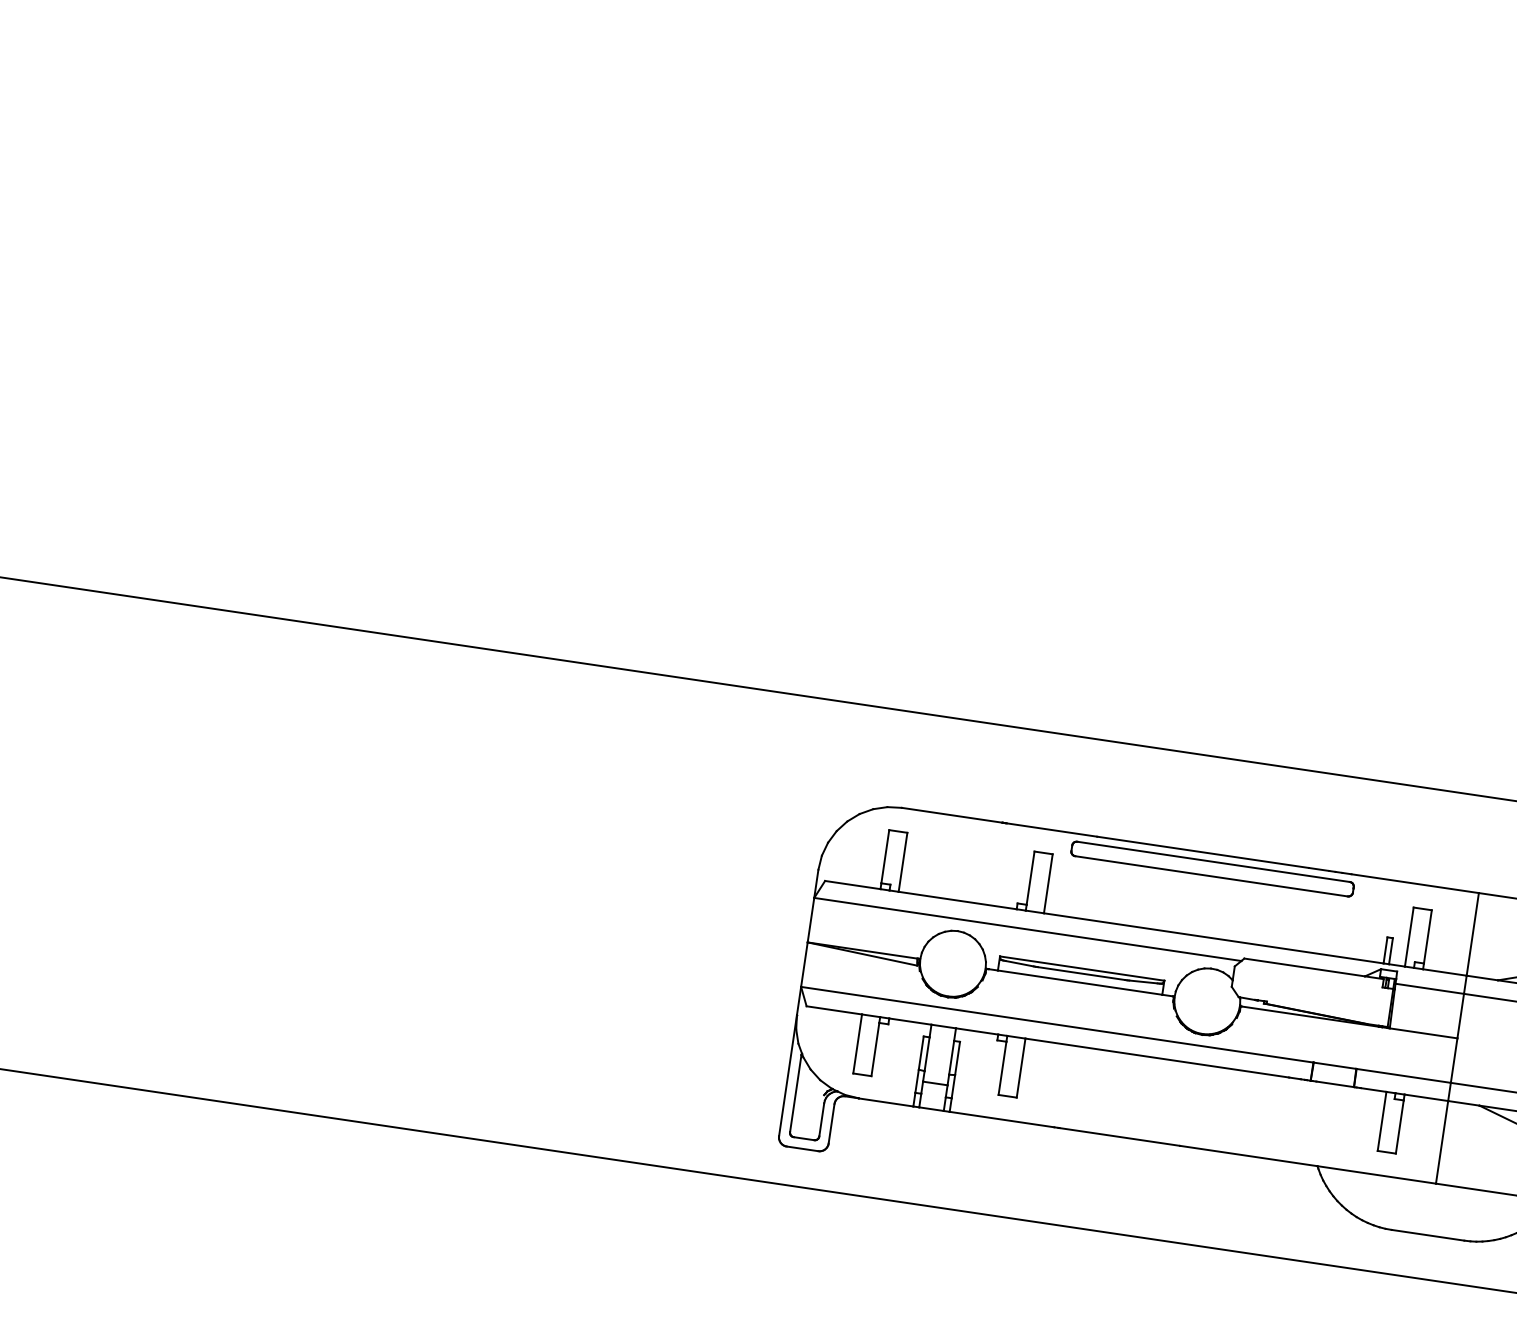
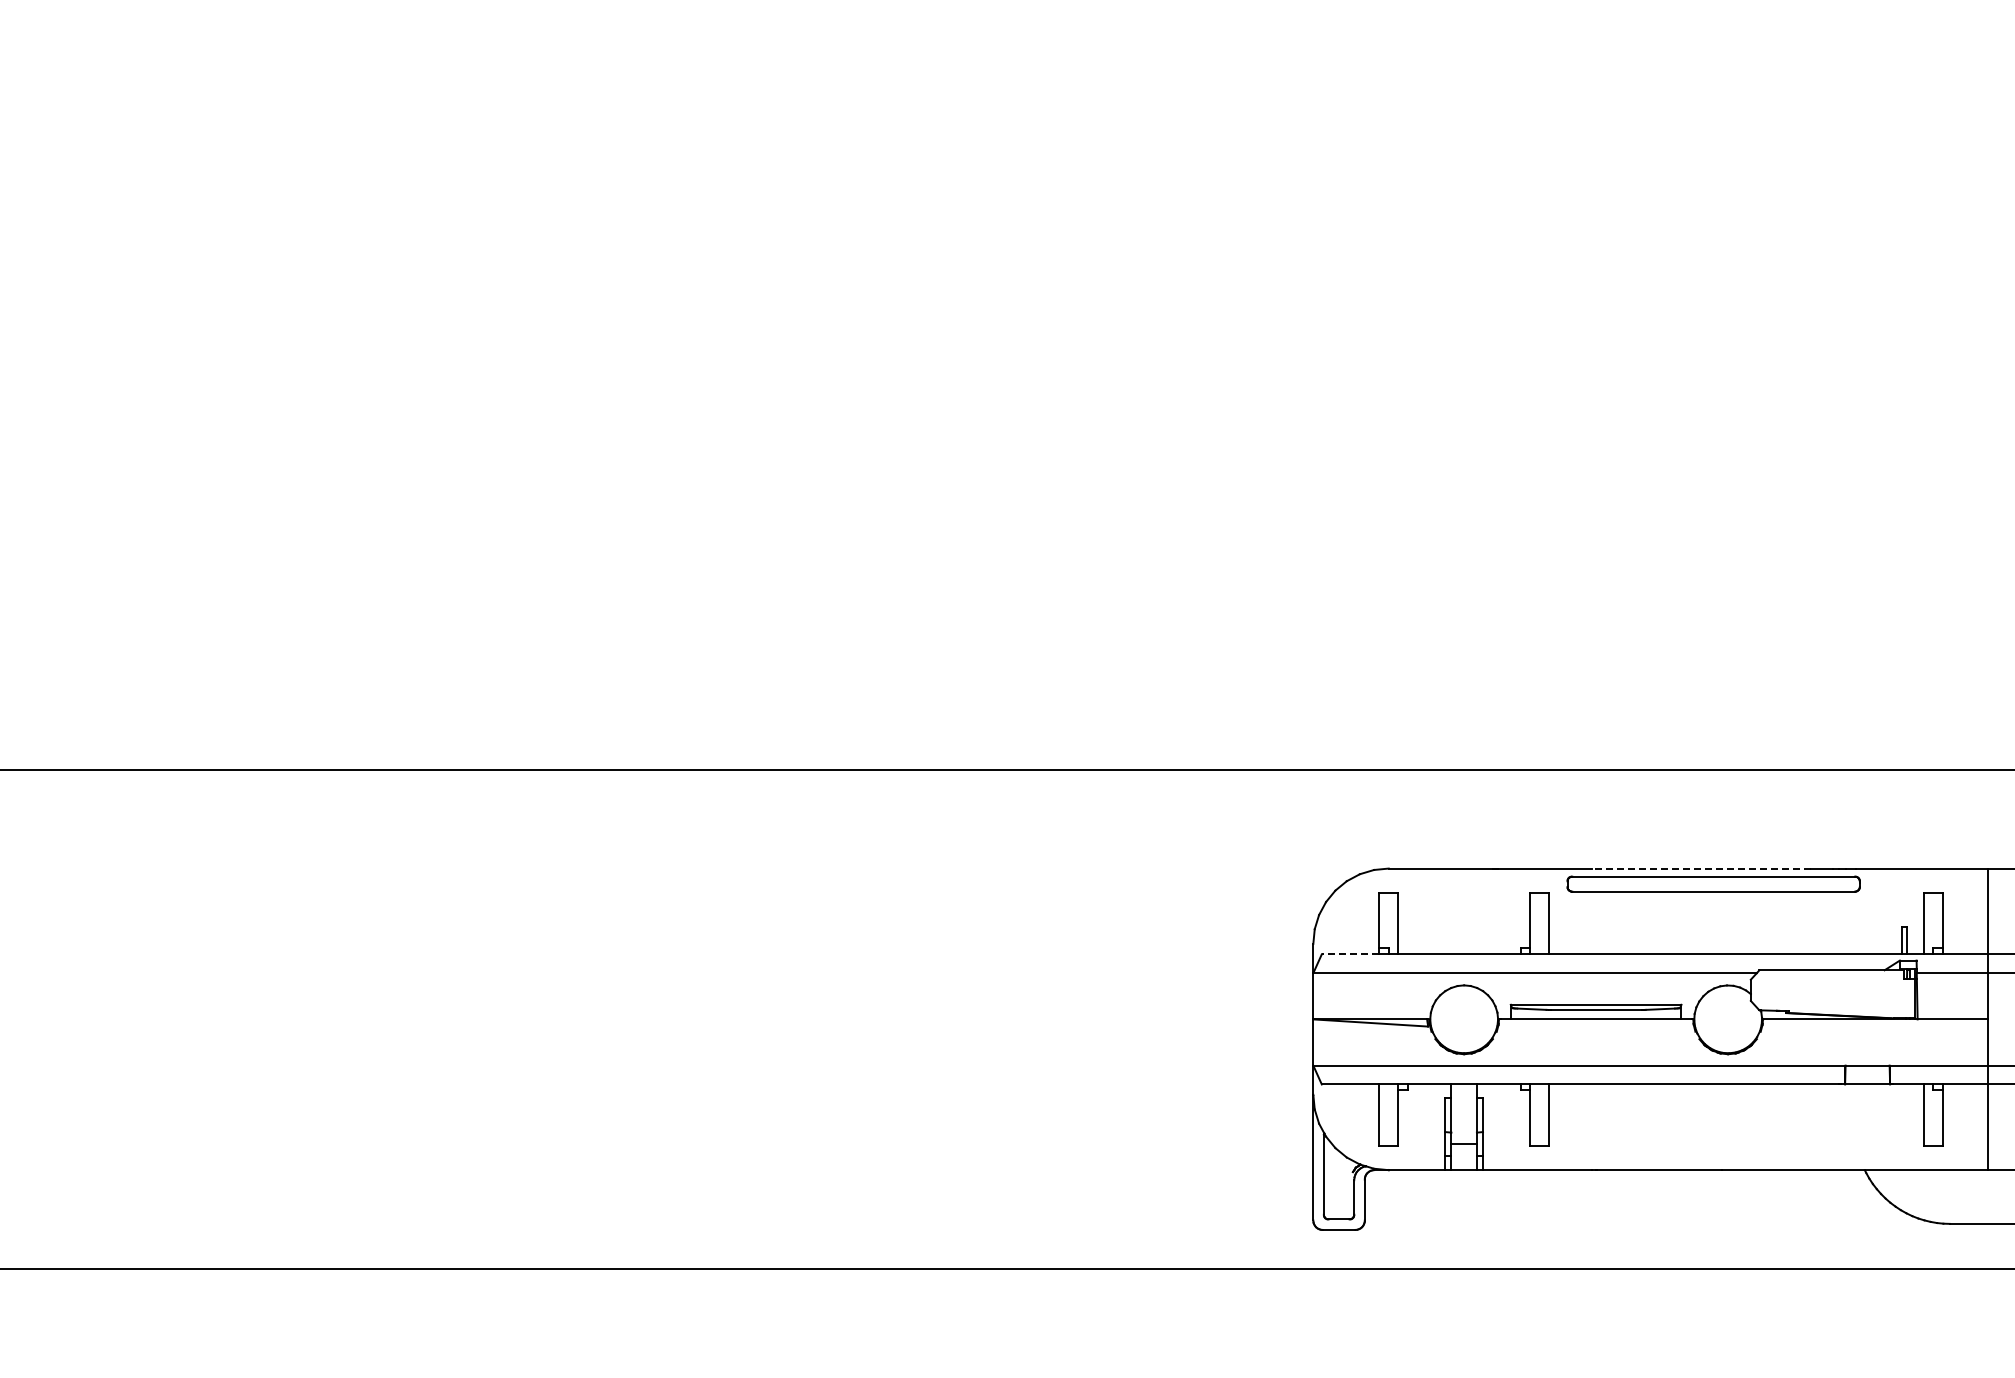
line: (1203, 852) -> (1701, 868), solid -> dashed
line: (852, 885) -> (1350, 954), solid -> dashed

